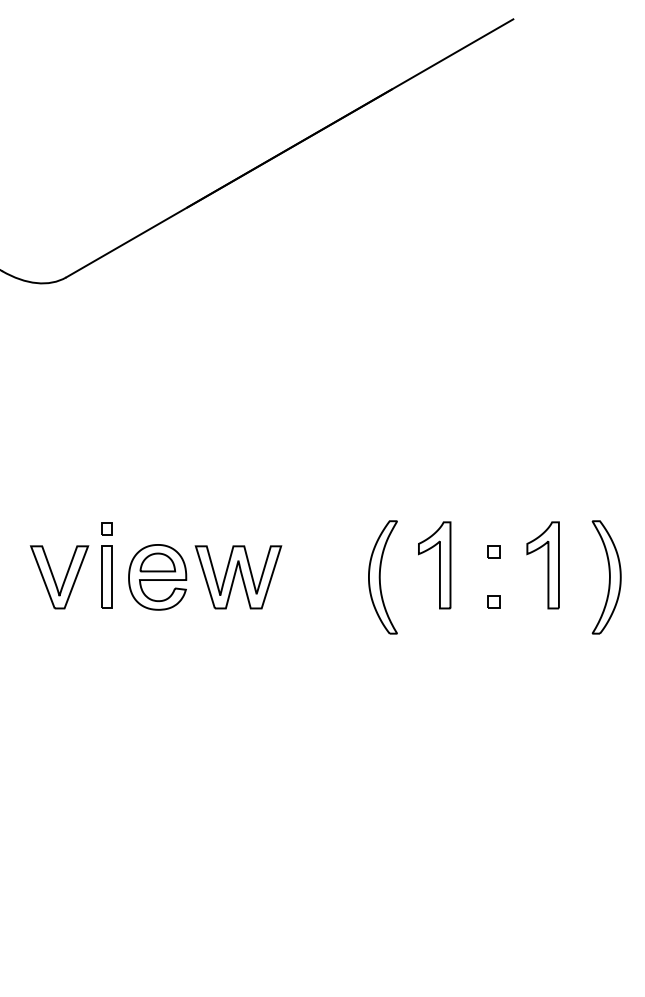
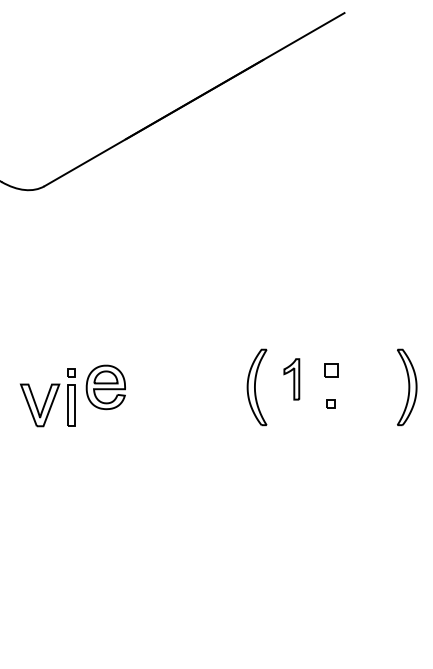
part: (492, 552) -> (330, 370), size x1.6
part: (70, 565) -> (47, 397), moved
part: (434, 565) -> (291, 379), size x0.7
part: (543, 565) -> (364, 379), removed
part: (237, 577) -> (159, 387), removed

